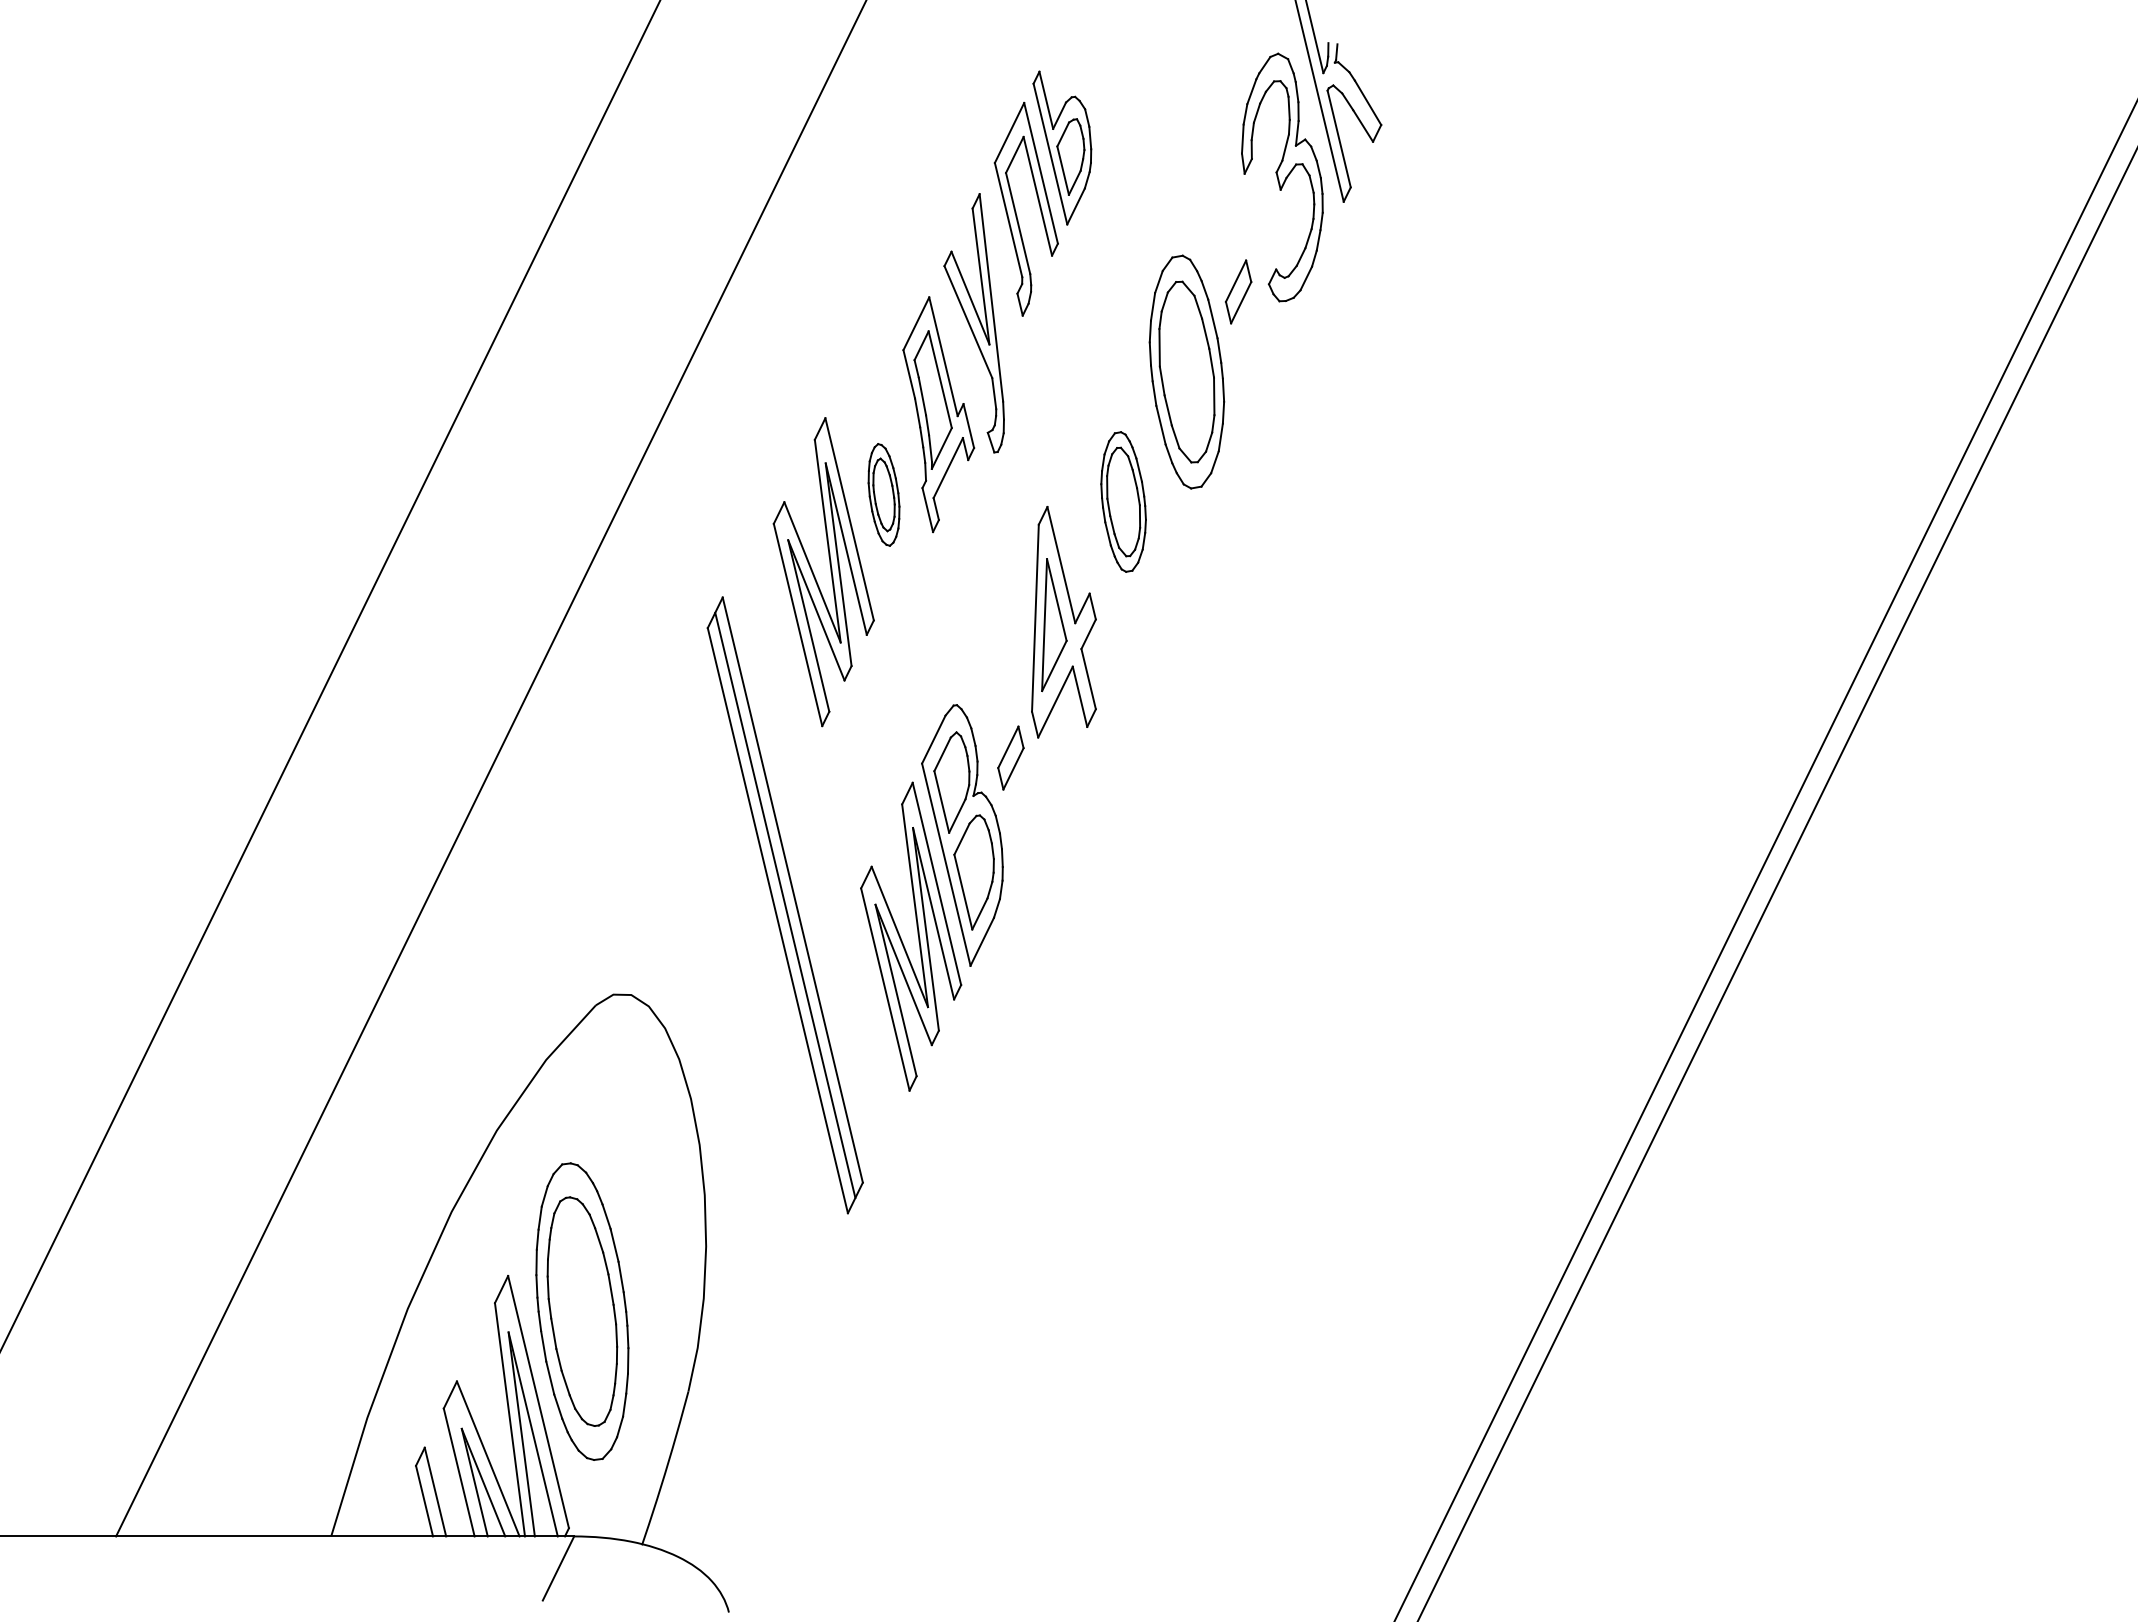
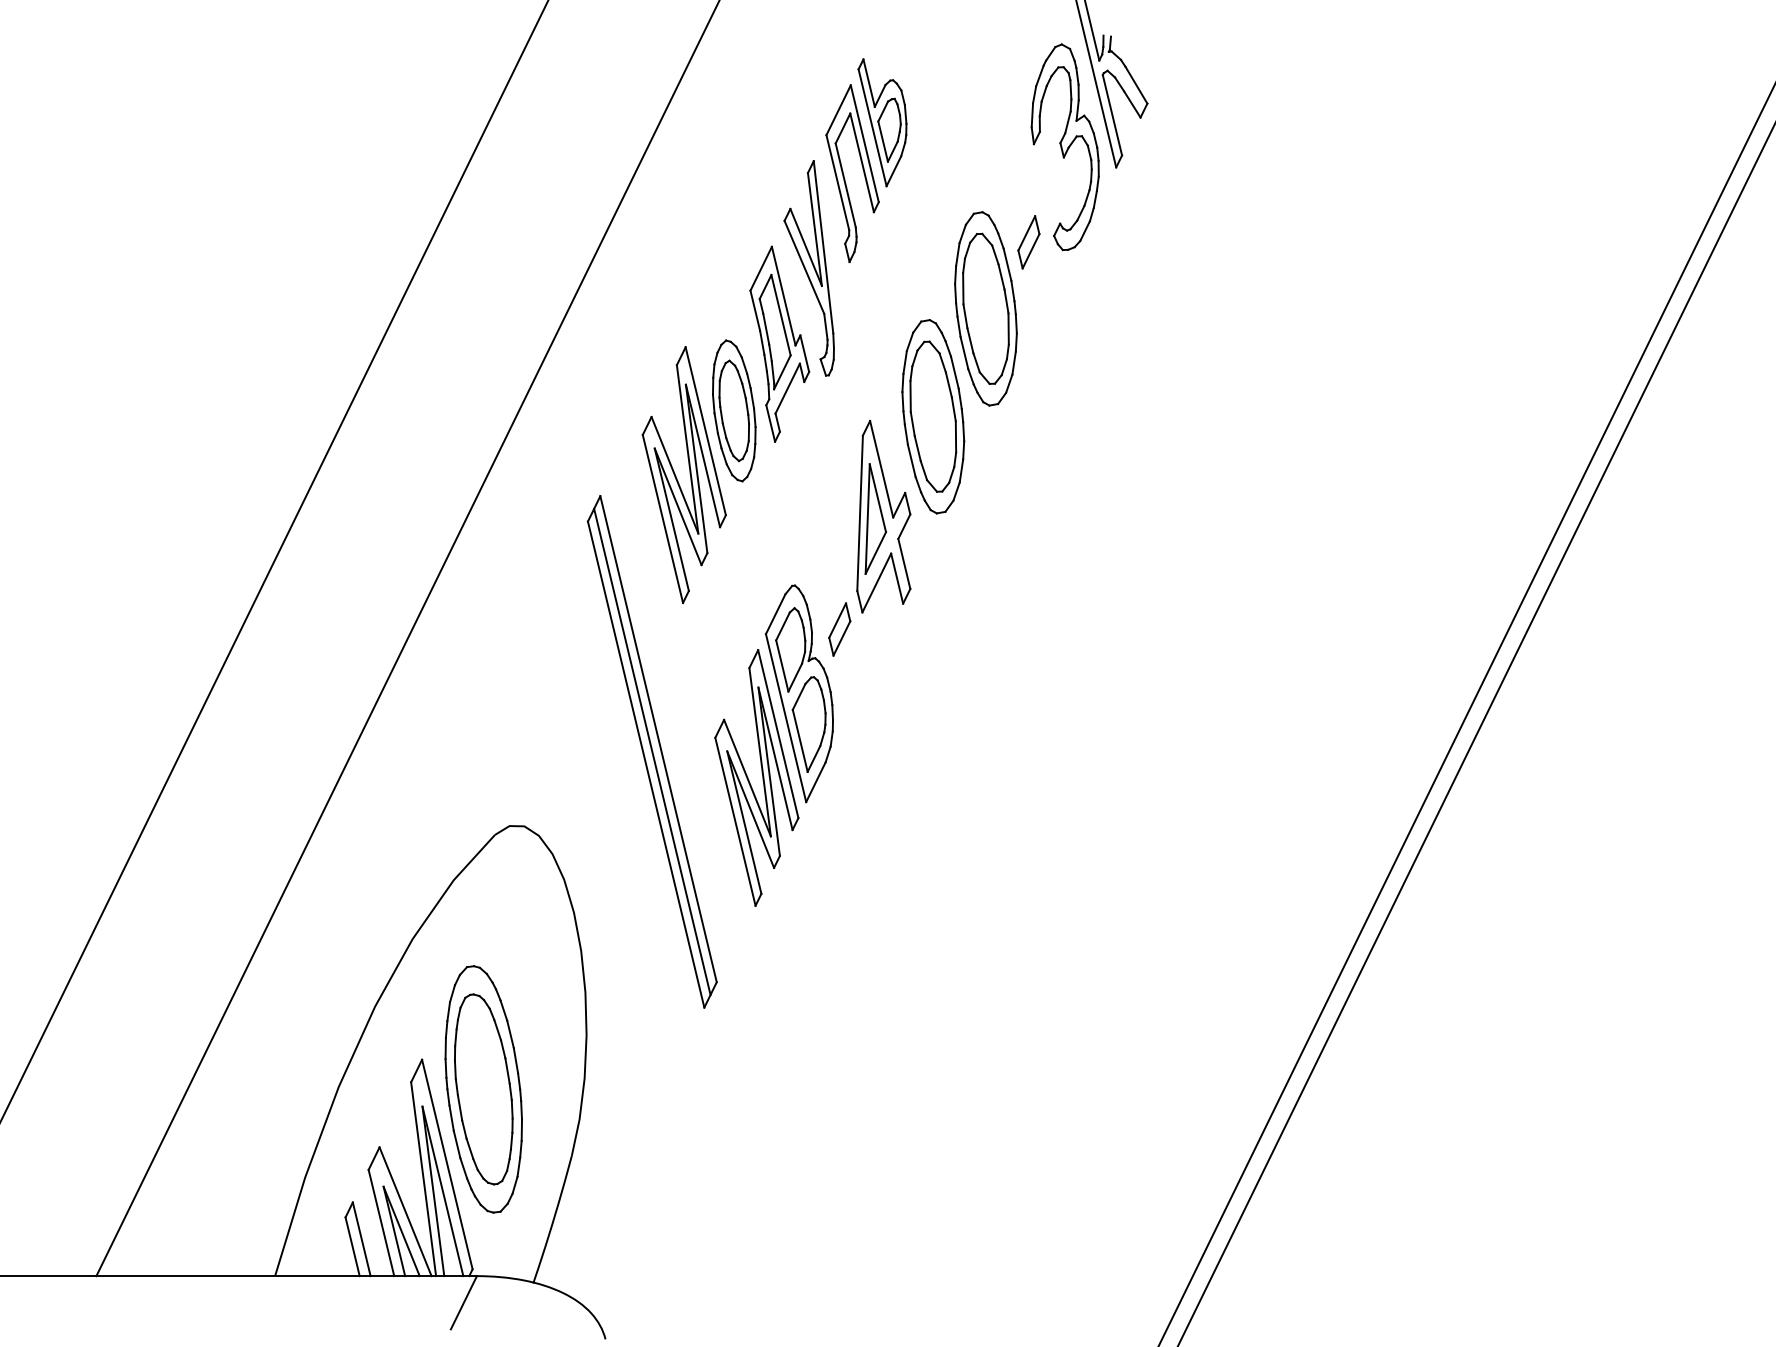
part: (884, 494) -> (734, 410), size x1.67
part: (1123, 501) -> (933, 416), size x1.67

